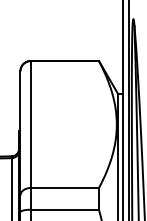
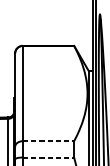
line: (65, 188) -> (48, 141), solid -> dashed
line: (65, 209) -> (48, 157), solid -> dashed

